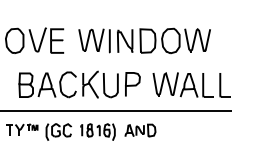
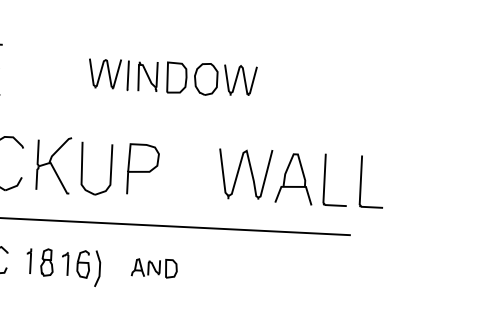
part: (144, 40) -> (172, 77), size x0.6
part: (191, 84) -> (299, 177), moved
part: (140, 130) -> (154, 267), size x0.7

